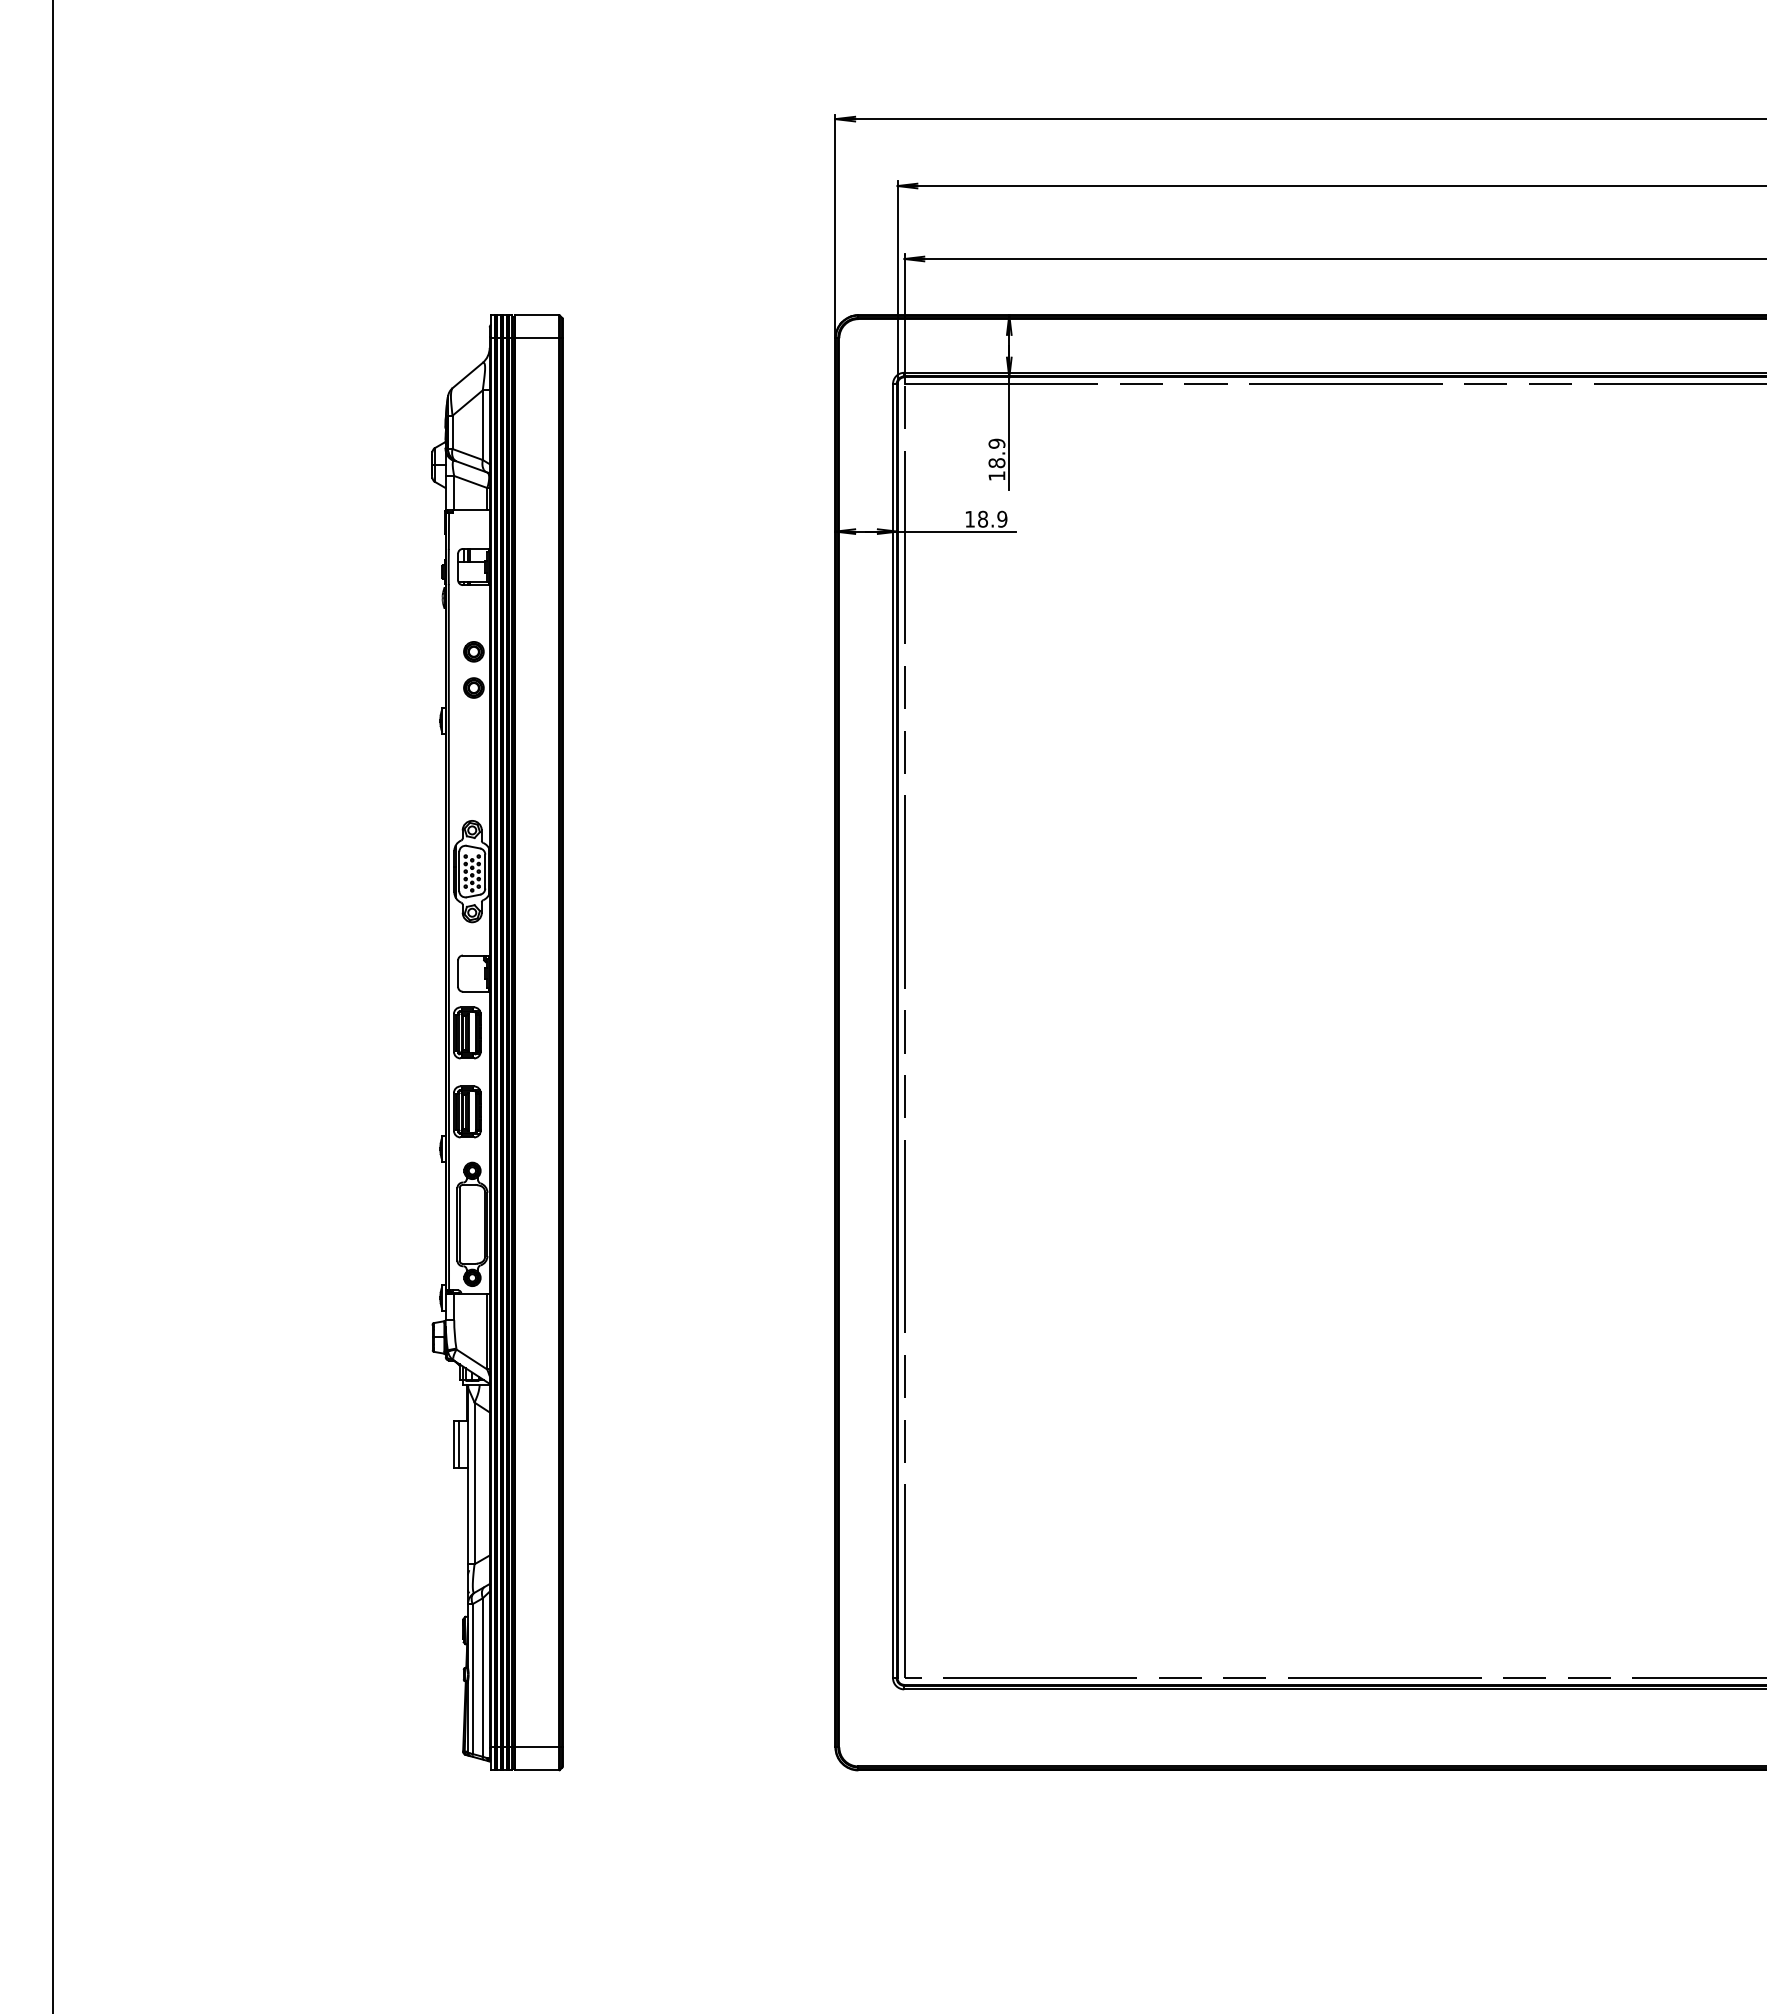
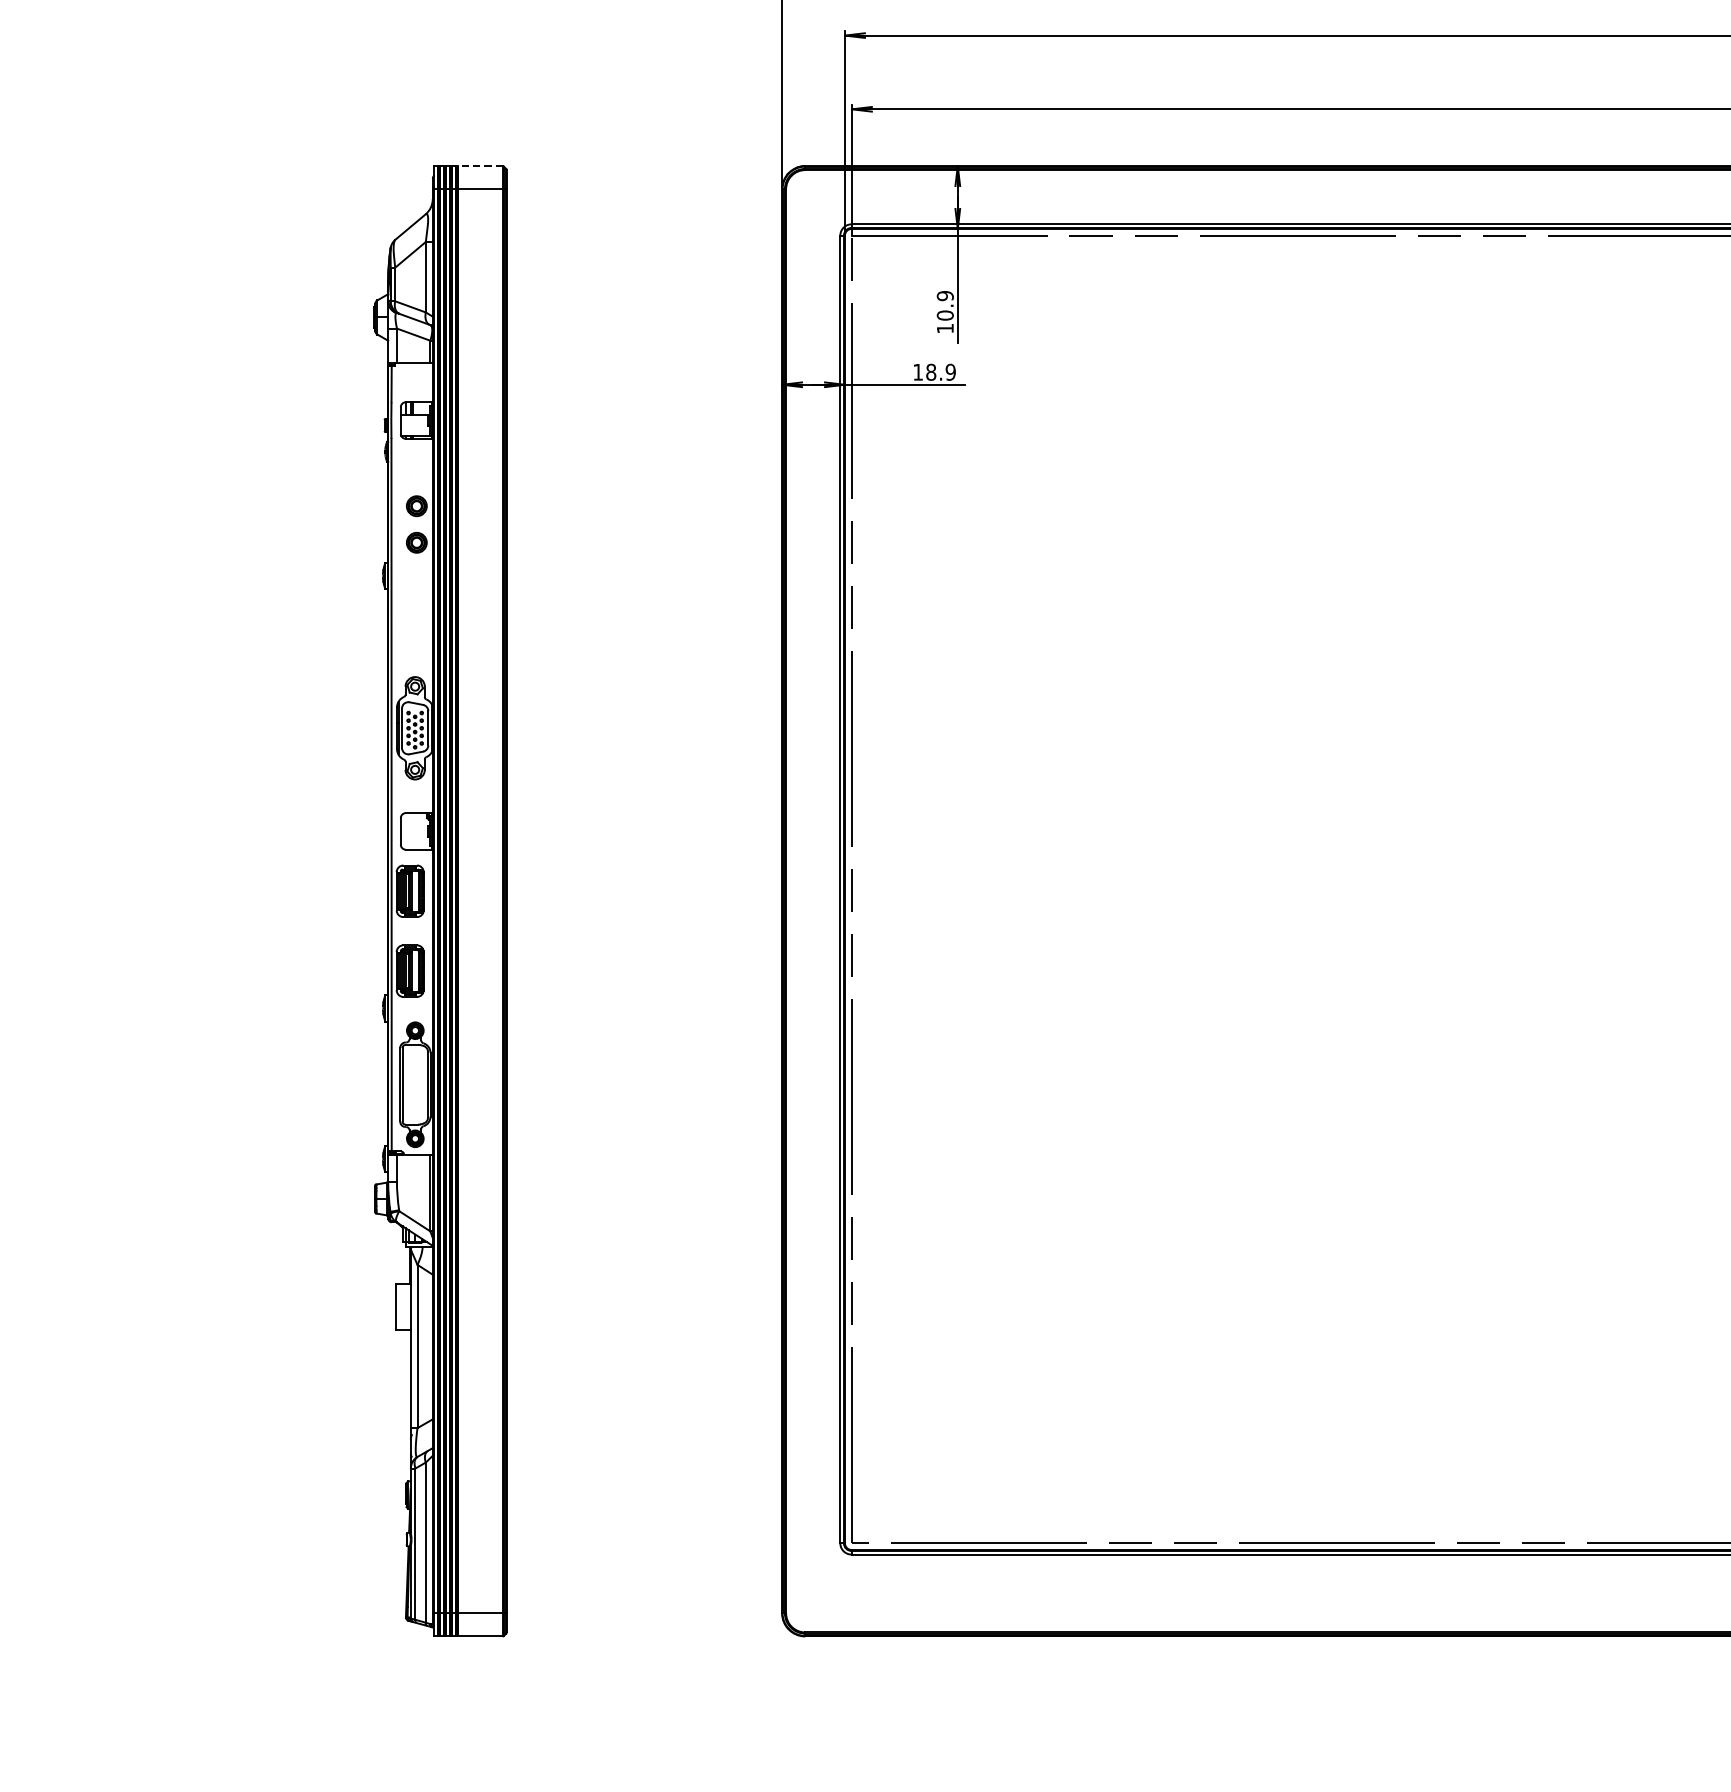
line: (536, 315) -> (480, 166), solid -> dashed
text: (996, 463) -> (944, 315), 18.9 -> 10.9
line: (458, 1444) -> (401, 1307), removed

